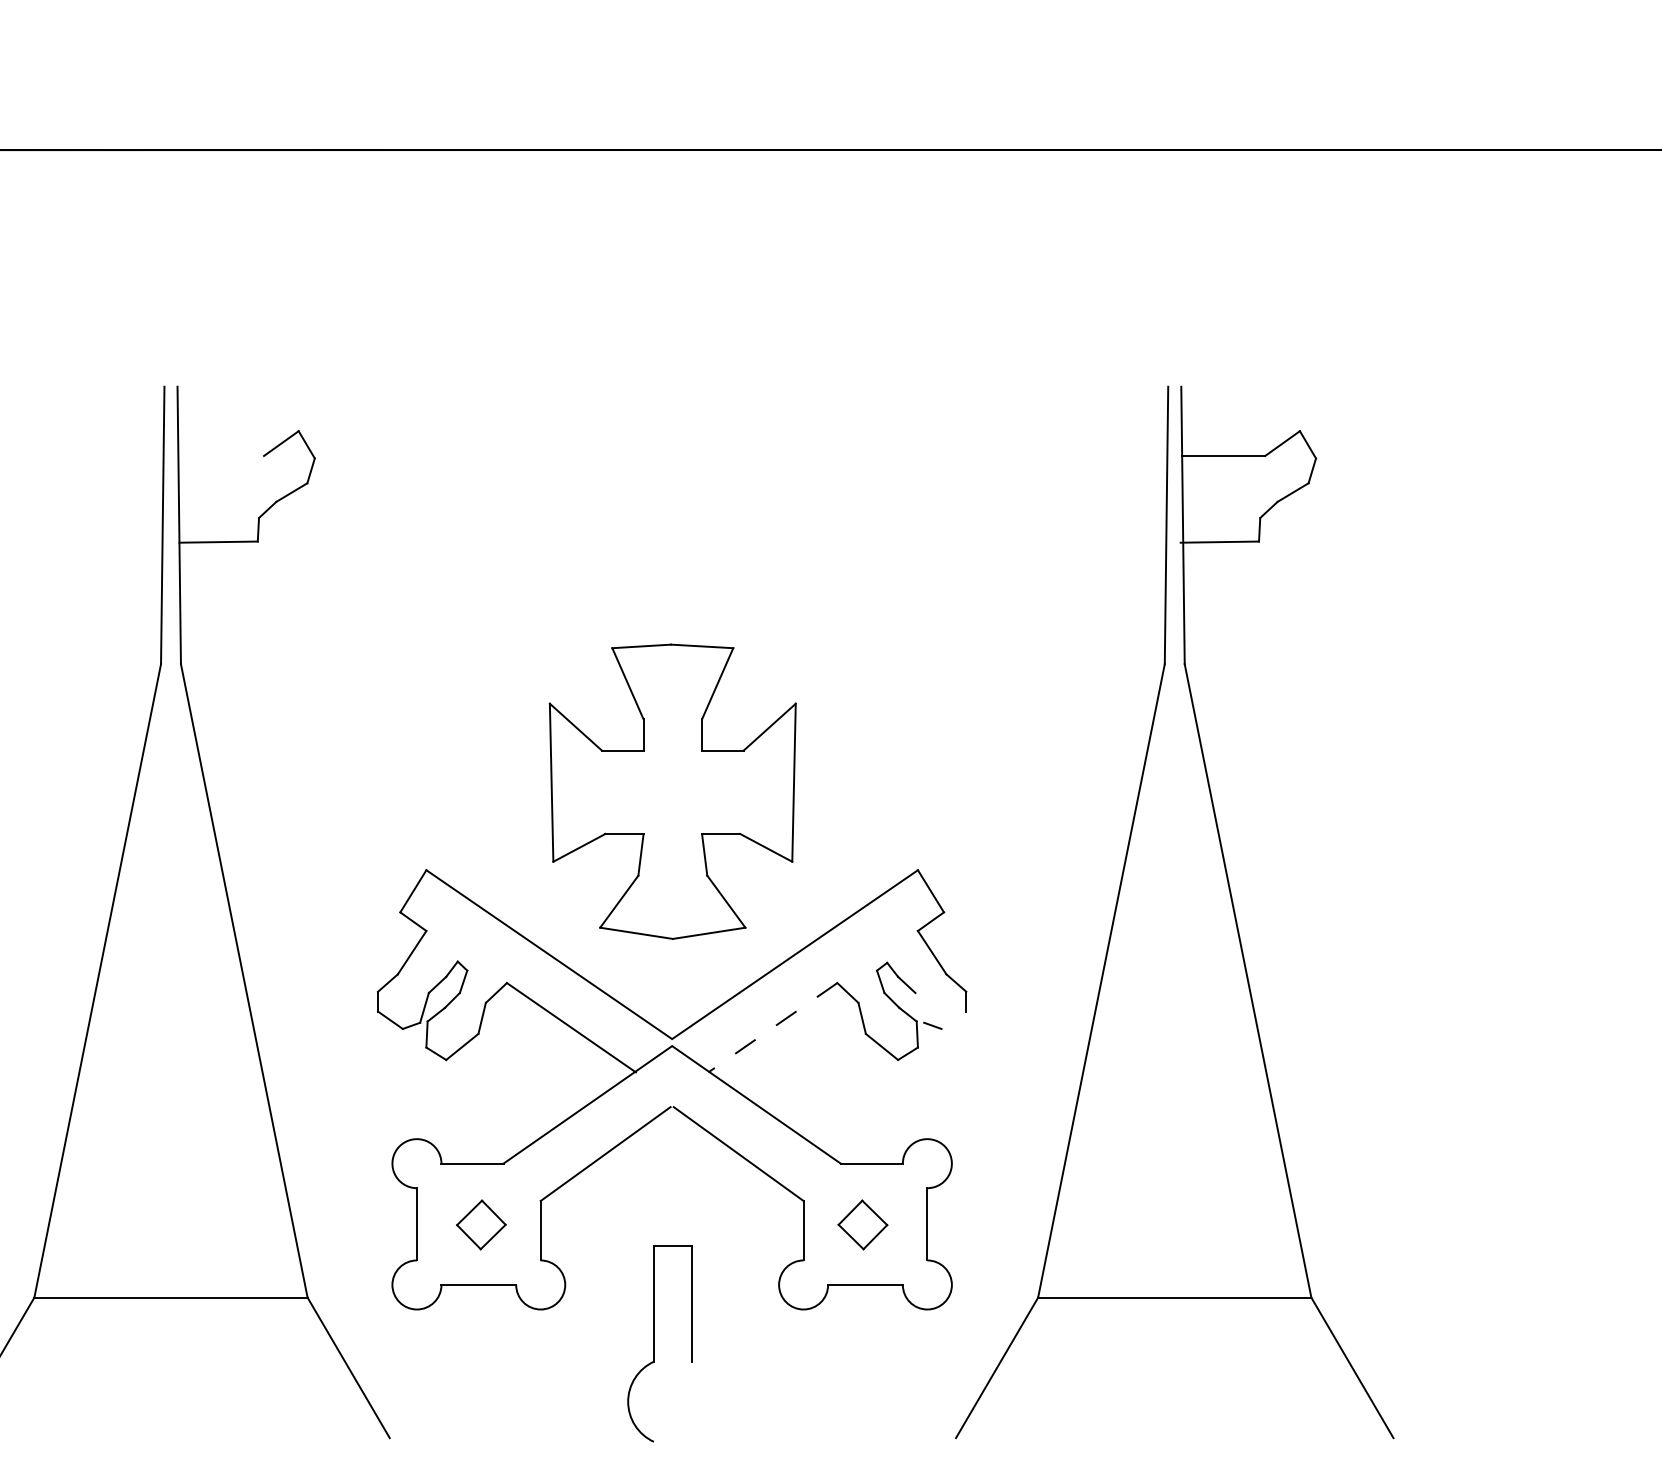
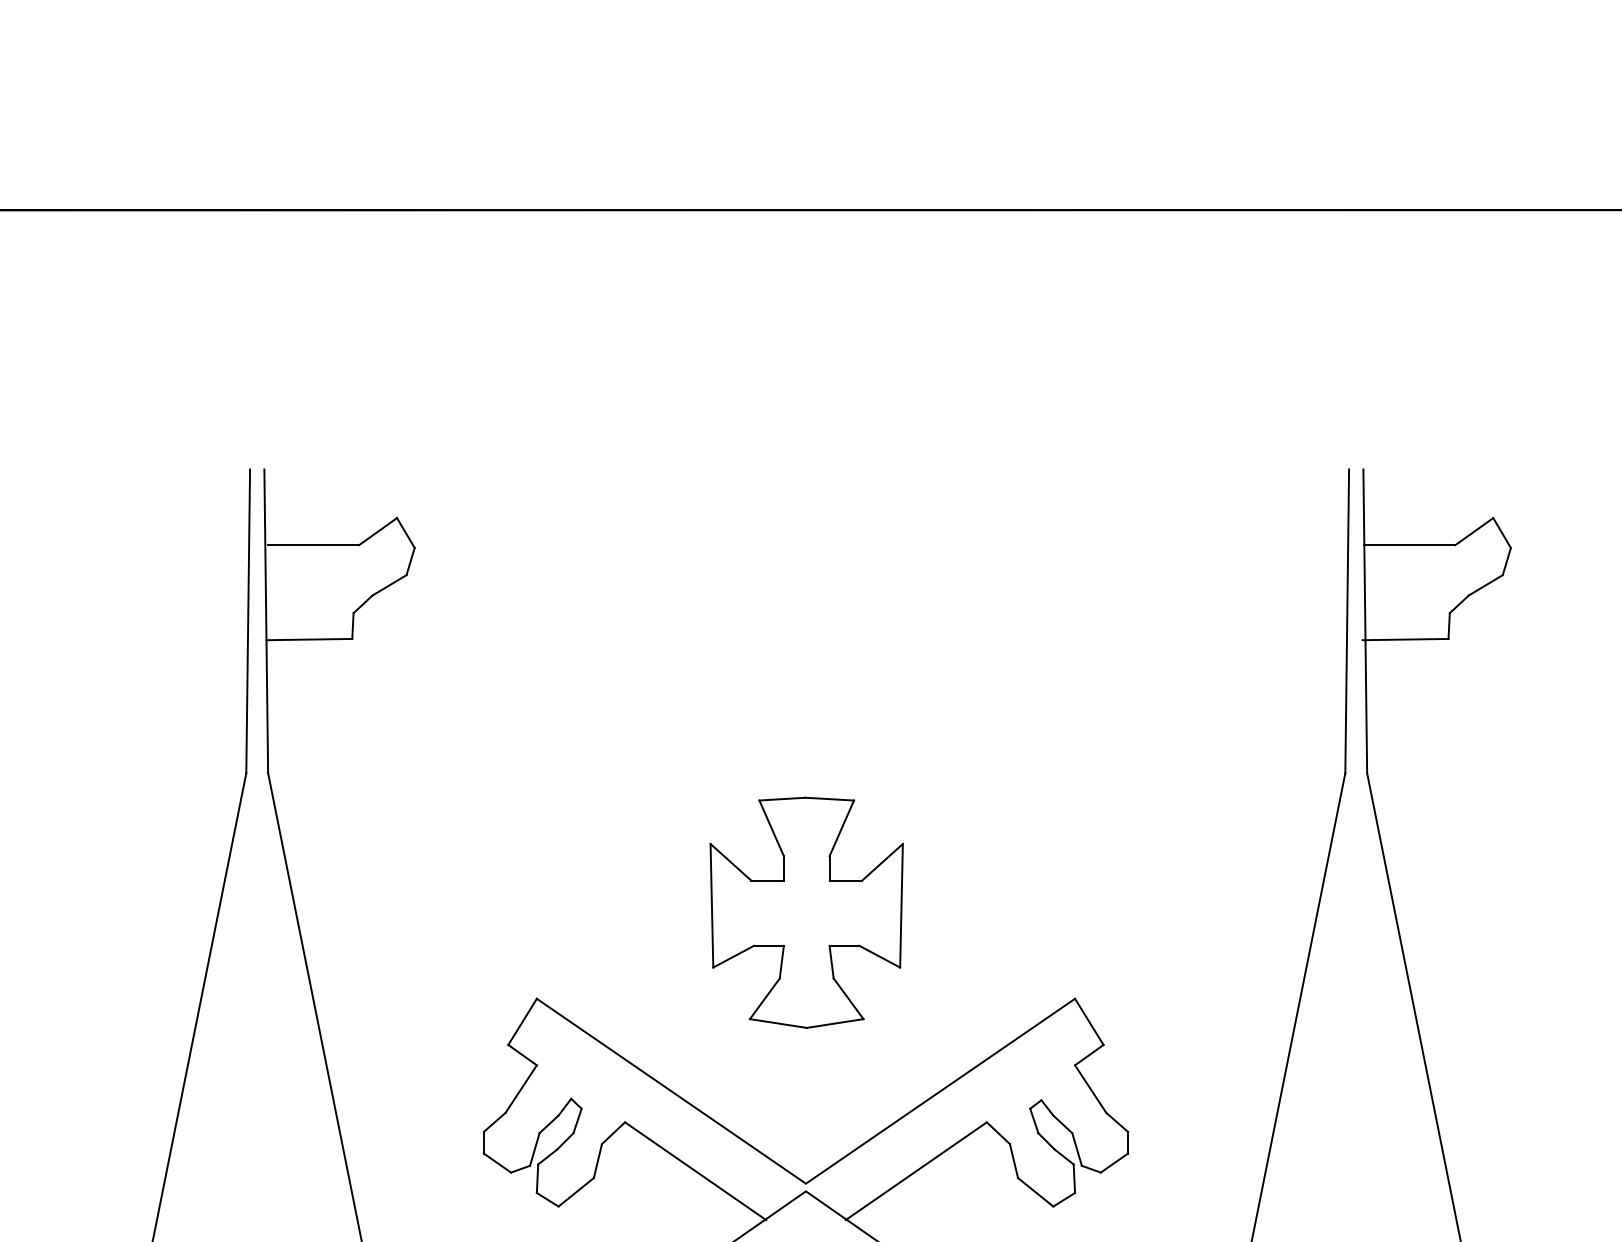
line: (222, 455) -> (313, 544), added
part: (672, 791) -> (806, 912), size x0.71
line: (919, 1007) -> (1076, 1149), added
line: (953, 1019) -> (1113, 1162), added
line: (772, 1028) -> (915, 1172), dashed -> solid

